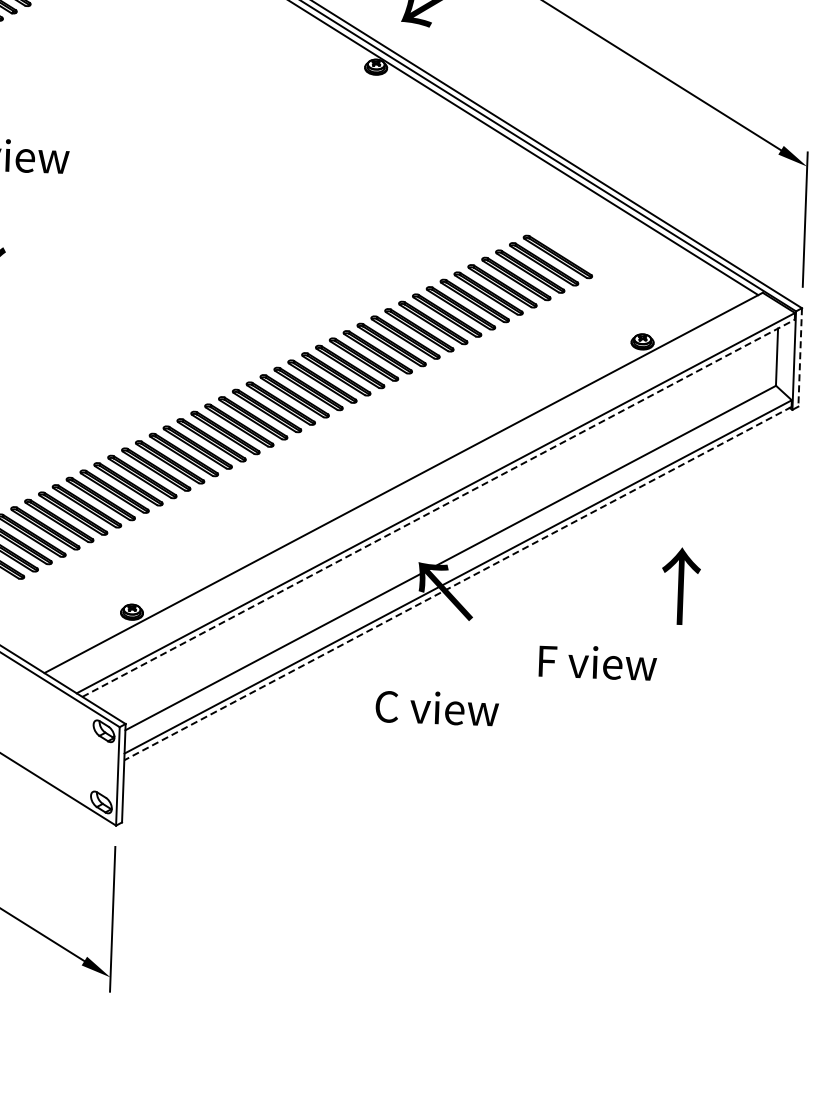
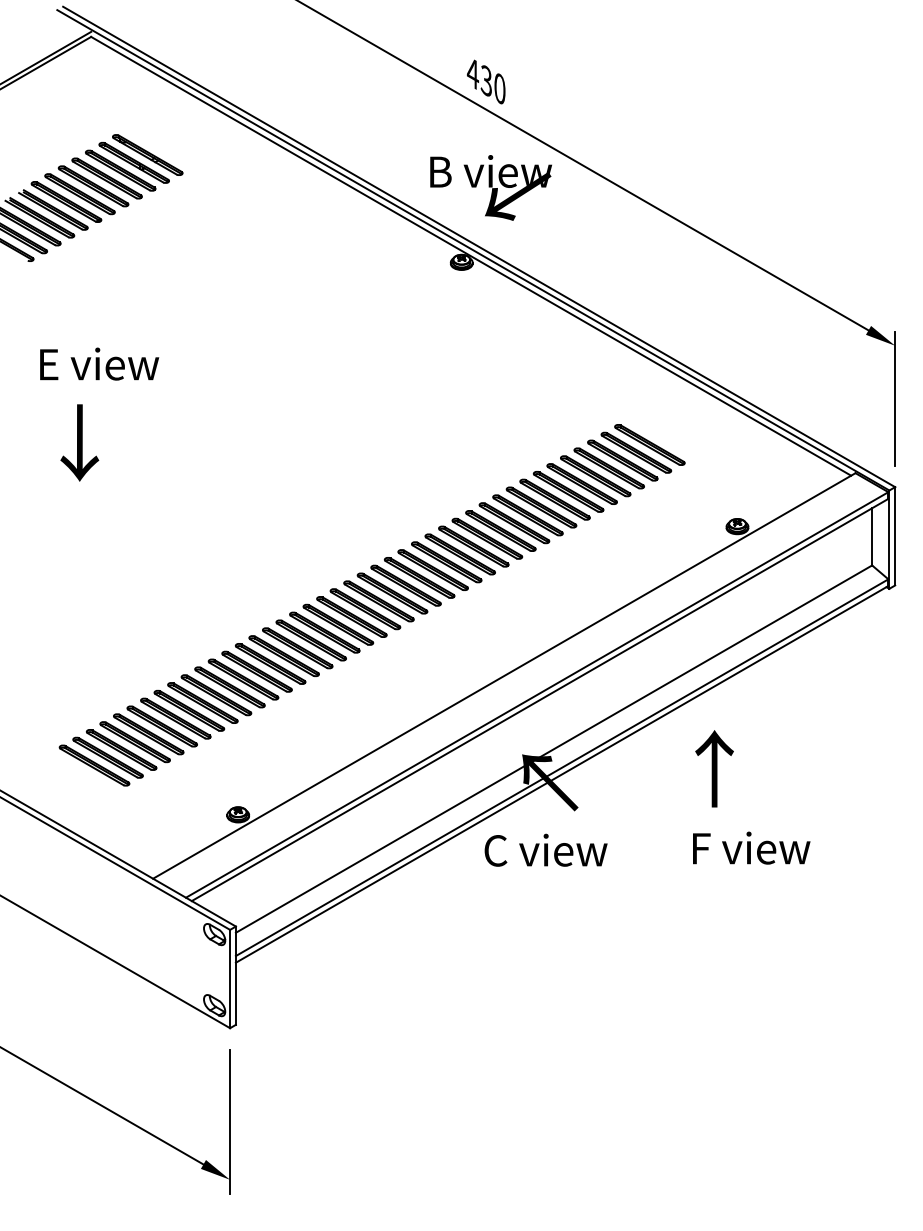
line: (800, 357) -> (895, 536), dashed -> solid
line: (439, 507) -> (540, 699), dashed -> solid
line: (458, 583) -> (562, 774), dashed -> solid
text: (680, 585) -> (714, 768), moved
text: (597, 662) -> (751, 847), moved
text: (436, 707) -> (545, 849), moved

